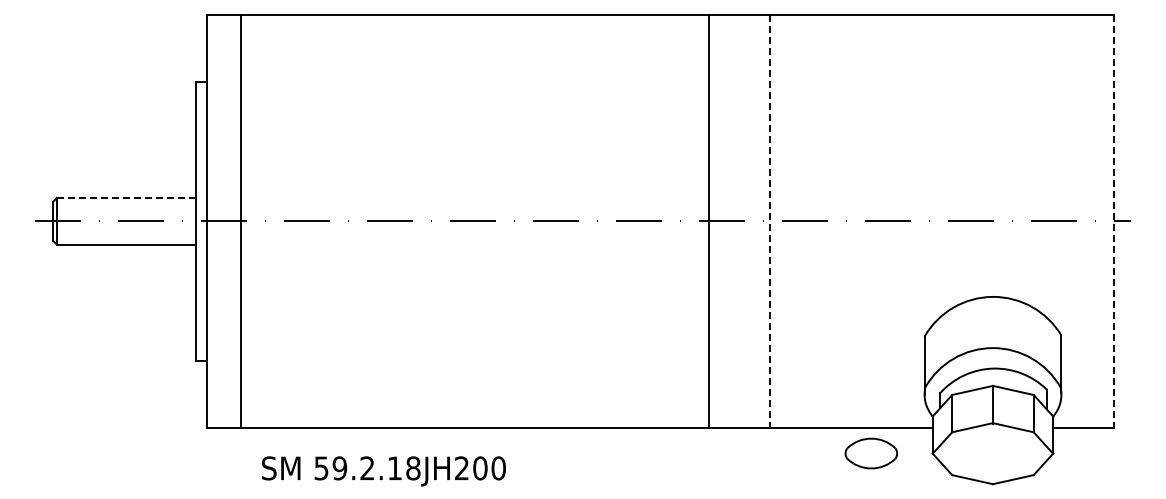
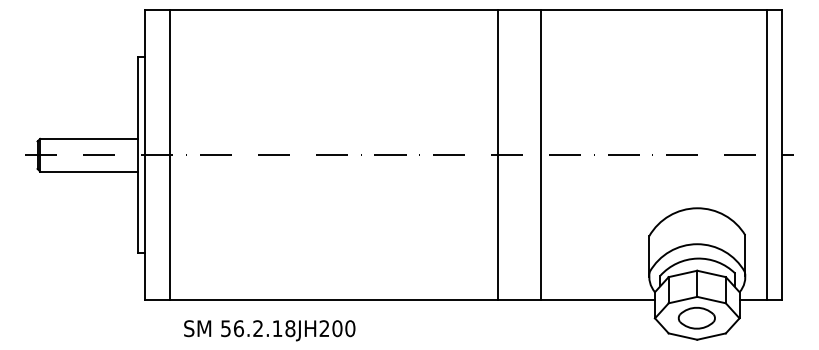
line: (125, 198) -> (88, 139), dashed -> solid
line: (1091, 220) -> (766, 154), added
line: (769, 221) -> (540, 155), dashed -> solid
line: (1113, 221) -> (781, 155), dashed -> solid
part: (870, 453) -> (696, 318), moved
text: (339, 468) -> (238, 328), 59.2.18JH200 -> 56.2.18JH200

